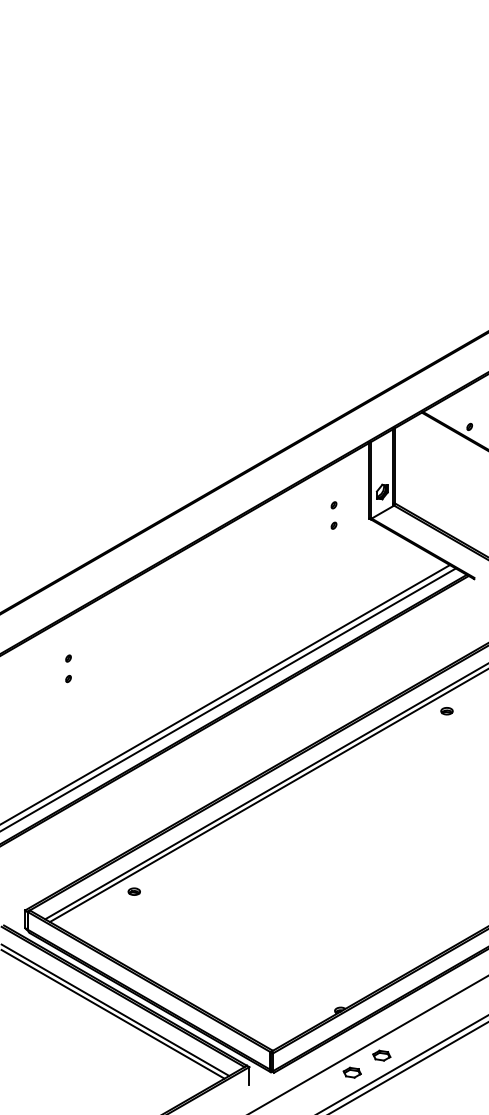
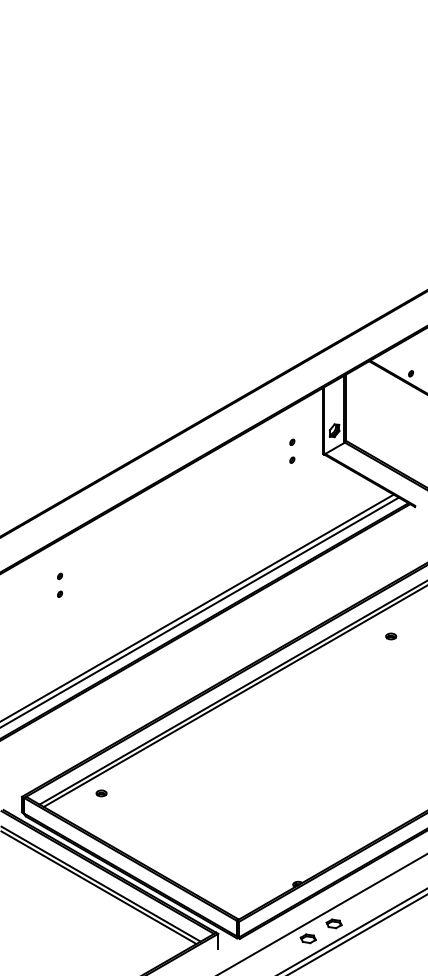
part: (447, 711) -> (391, 636), moved
part: (134, 891) -> (101, 793), moved

